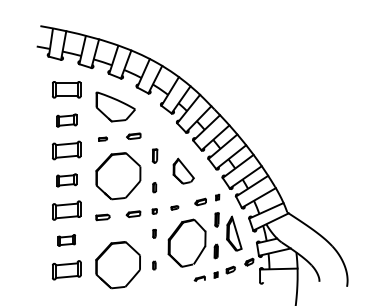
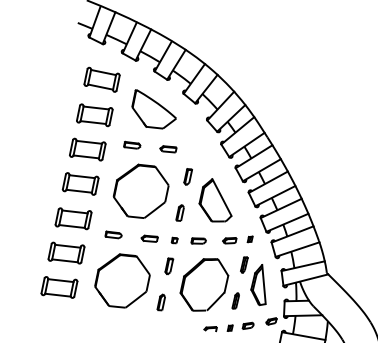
part: (66, 120) -> (94, 115), size x1.43
part: (102, 138) -> (131, 144), size x1.67
part: (183, 170) -> (217, 200), size x1.43
part: (66, 180) -> (80, 184), size x1.43
part: (154, 187) -> (179, 212), size x1.43
part: (174, 207) -> (198, 240), size x1.67
part: (154, 233) -> (169, 265), size x1.67
part: (66, 240) -> (66, 253), size x1.67
part: (117, 265) -> (121, 281), moved
part: (154, 265) -> (161, 302), size x1.67

